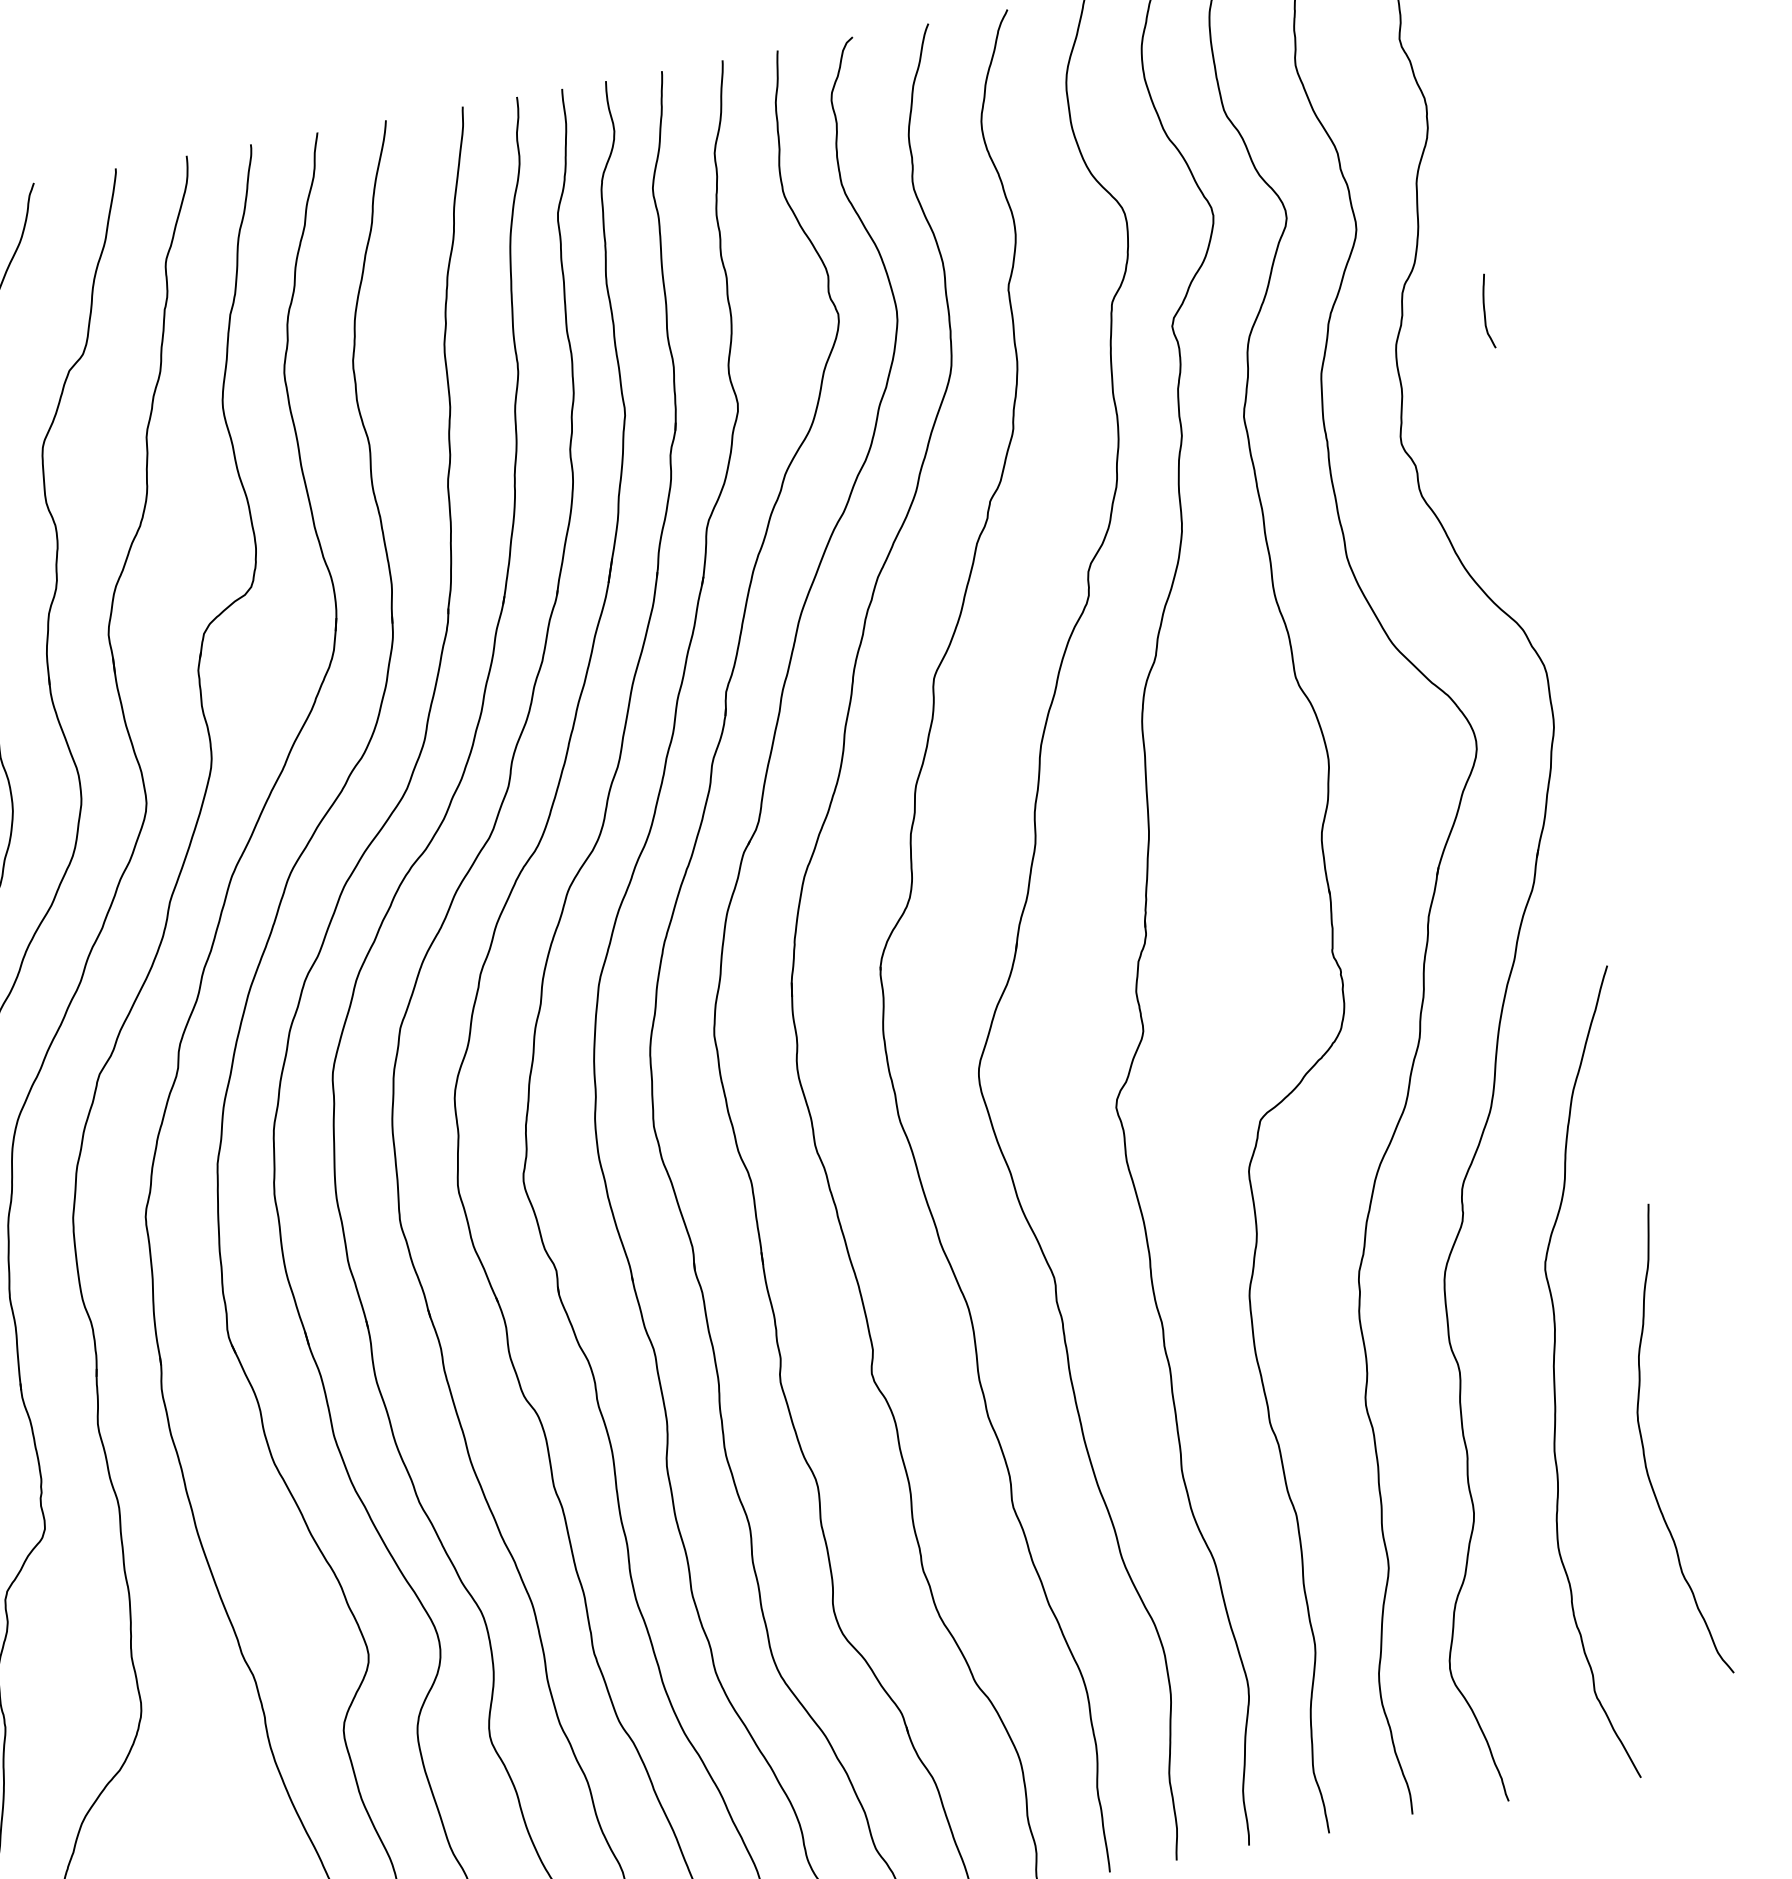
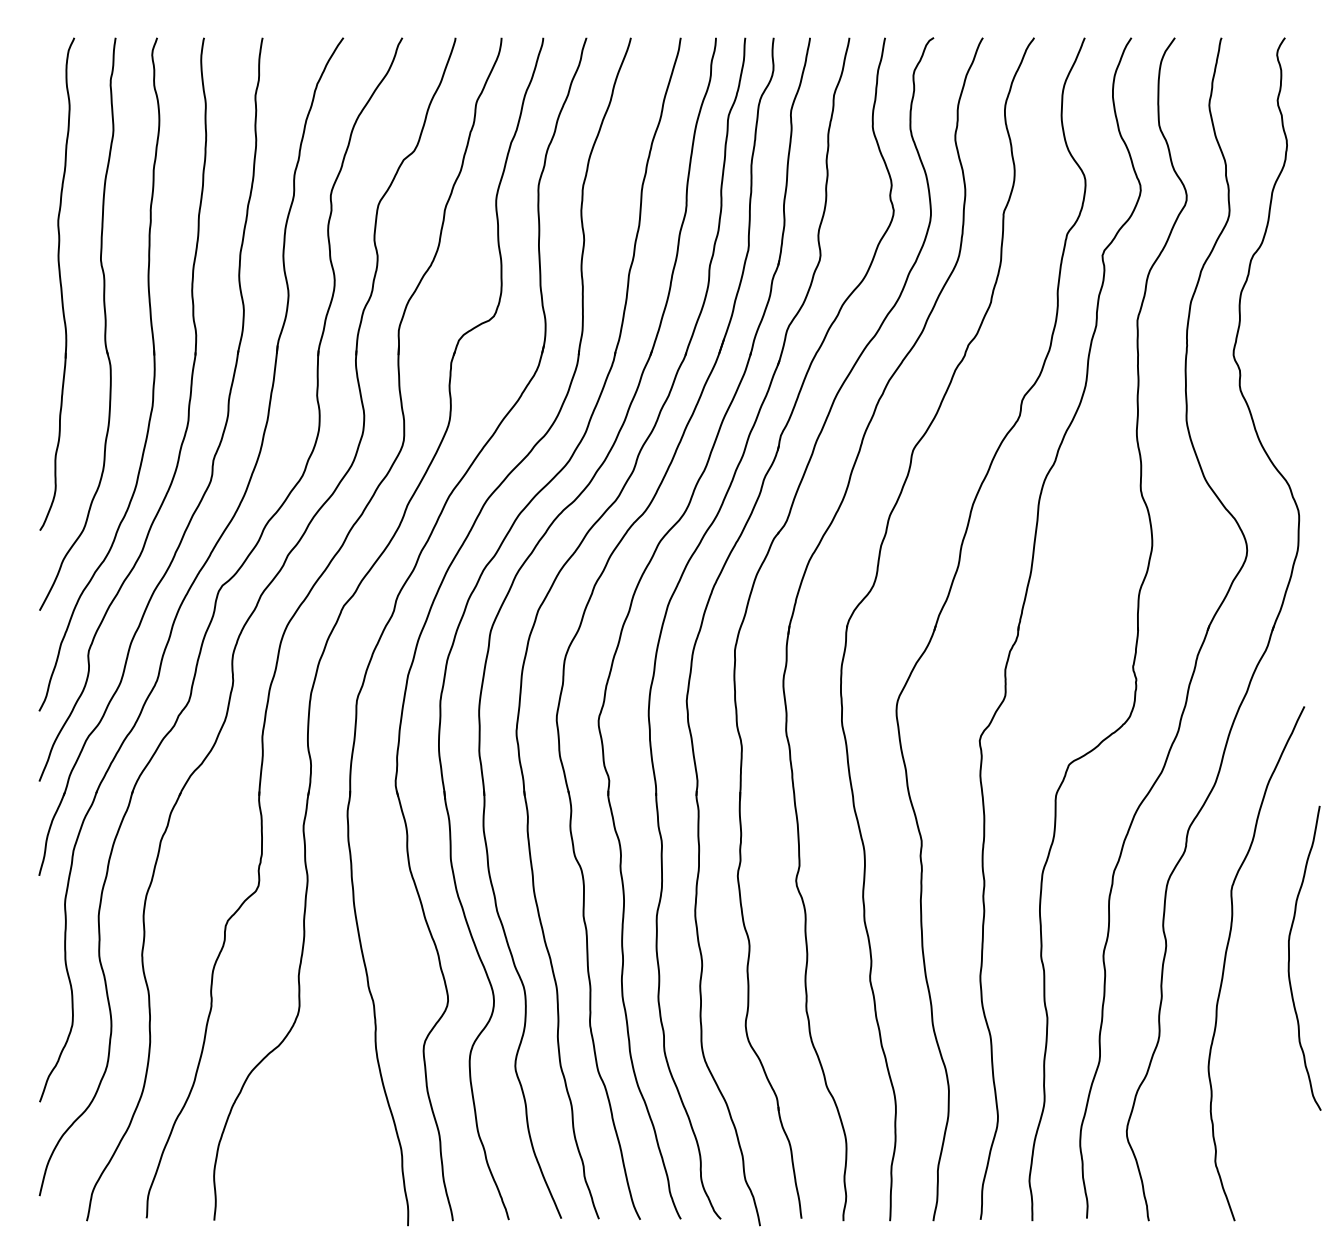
curve: (1485, 311) -> (1301, 281), removed
curve: (1643, 1445) -> (1289, 957), moved

